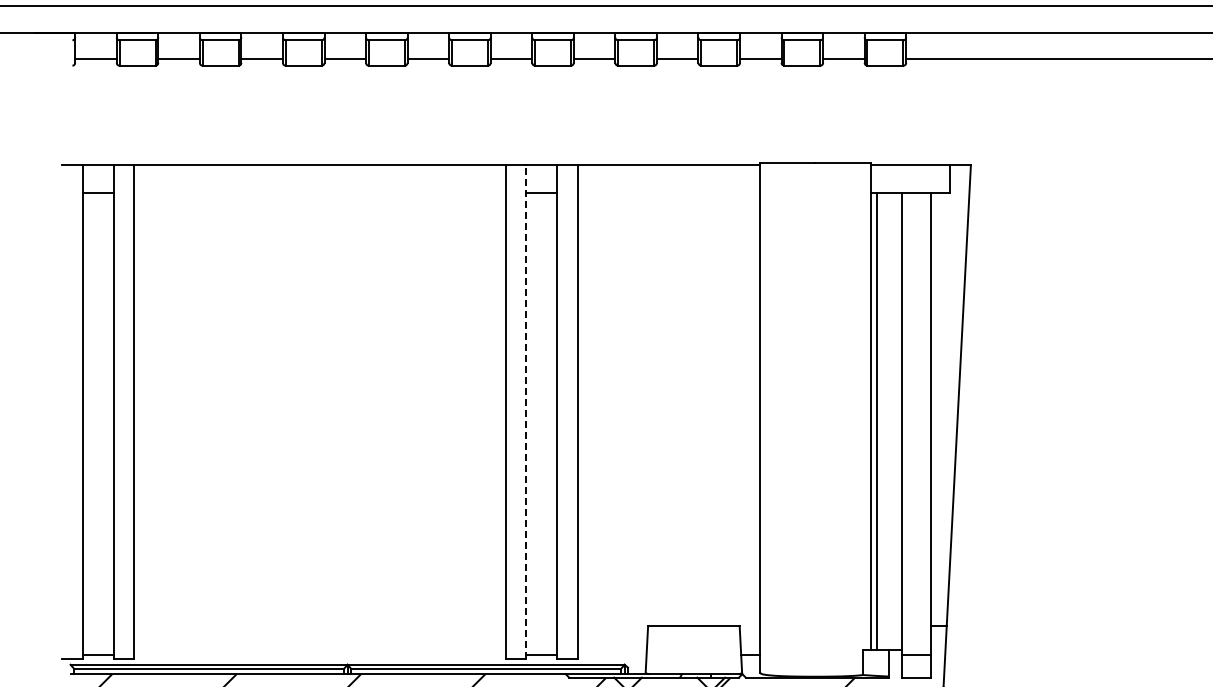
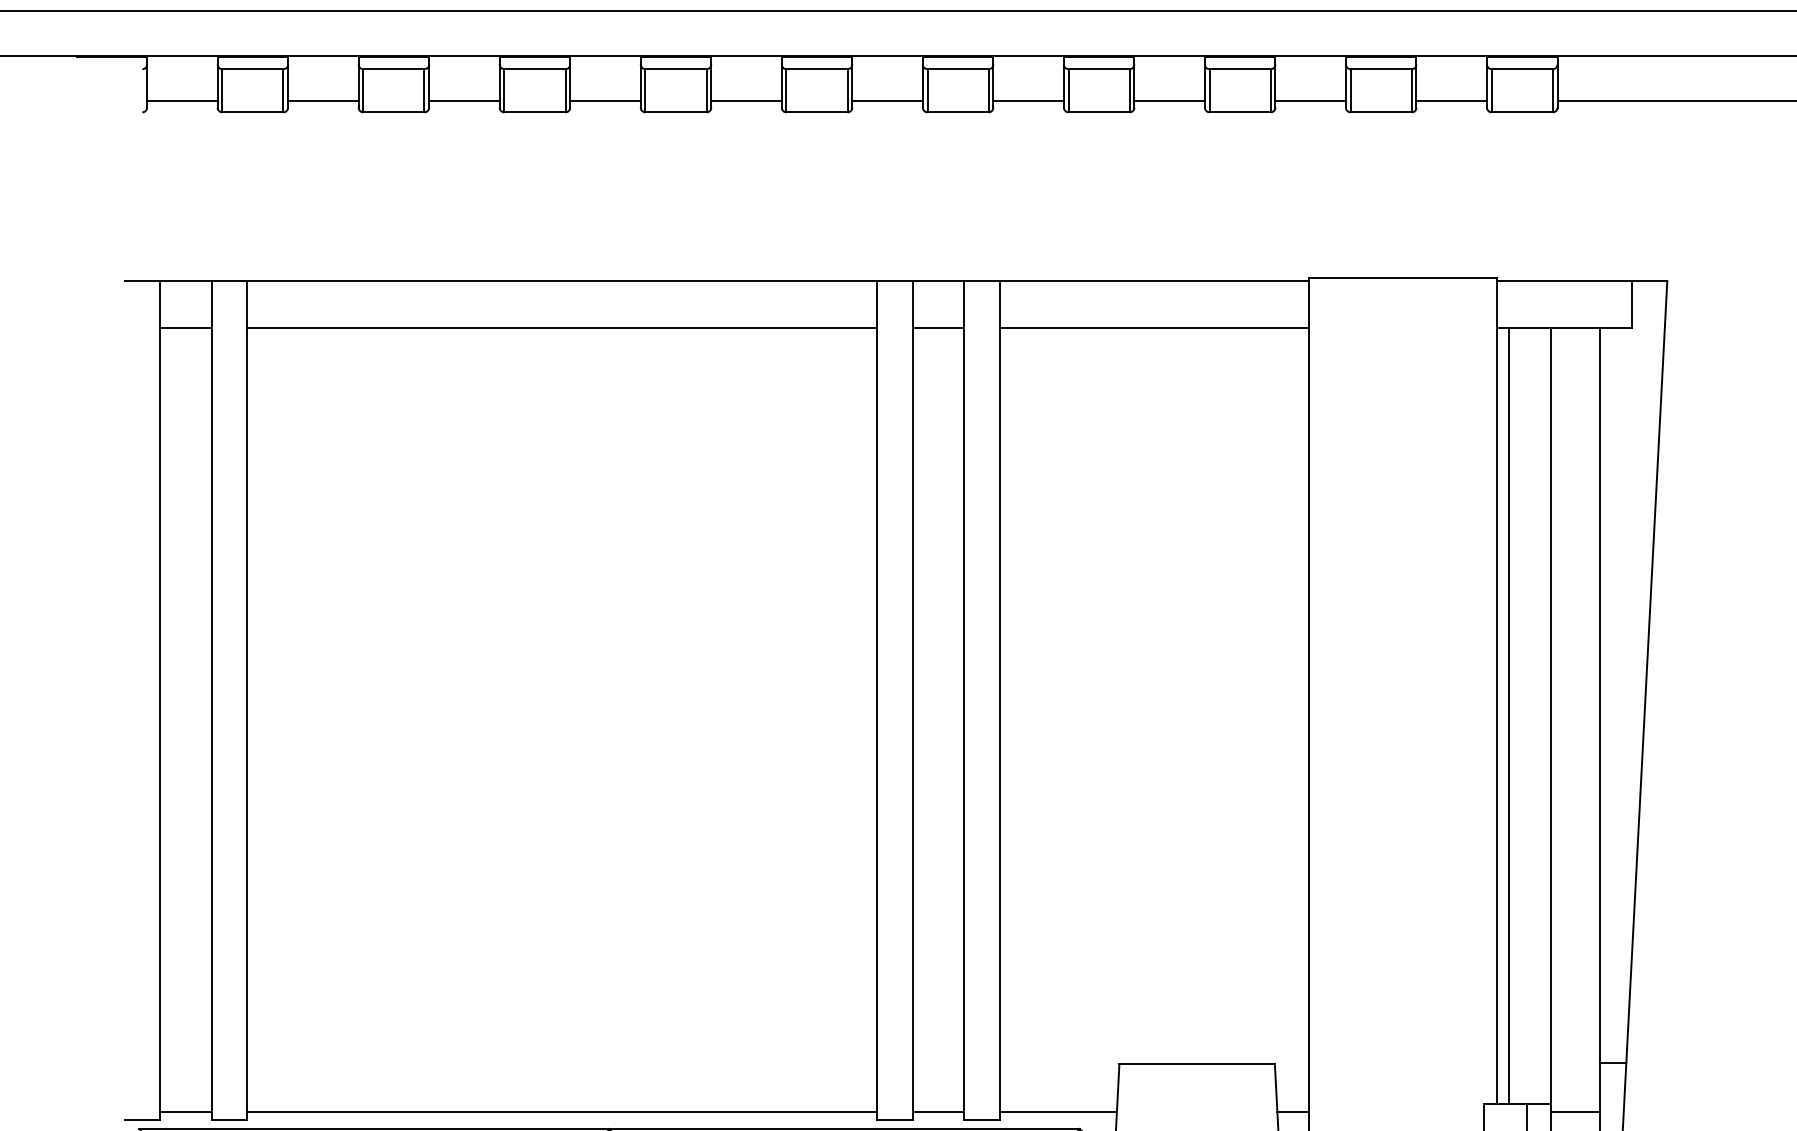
line: (319, 192) -> (561, 327), added
line: (668, 192) -> (1154, 327), added
line: (526, 411) -> (913, 699), dashed -> solid
line: (319, 654) -> (561, 1111), added
line: (611, 654) -> (1057, 1111), added

